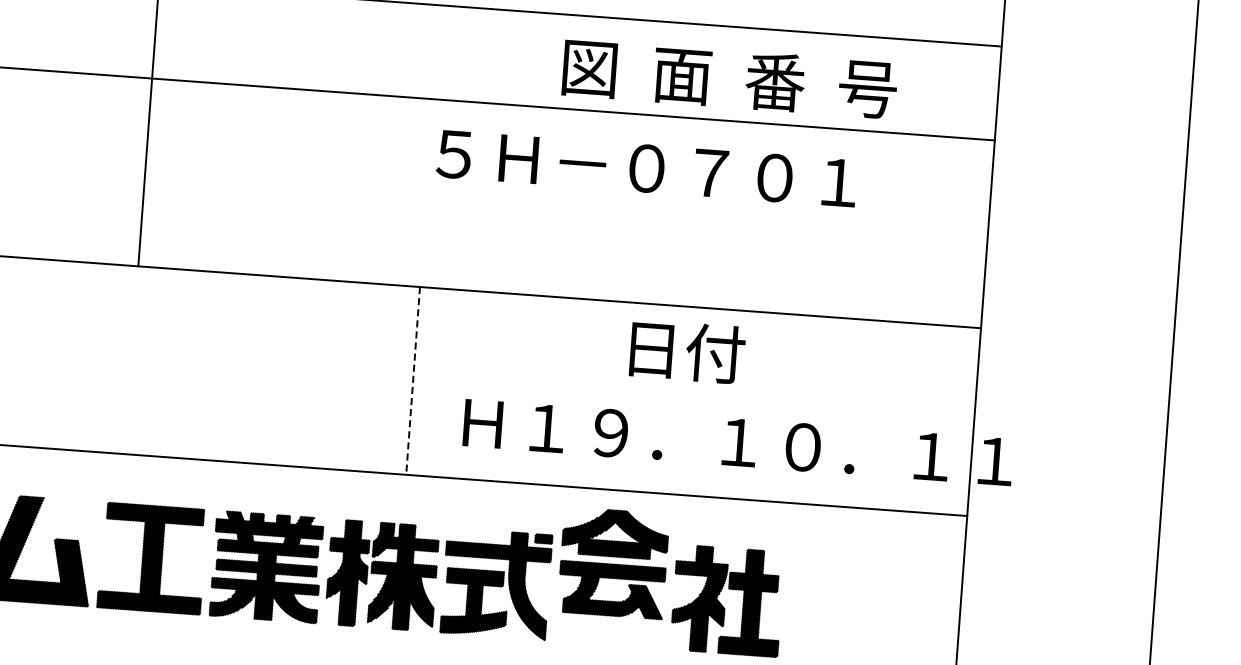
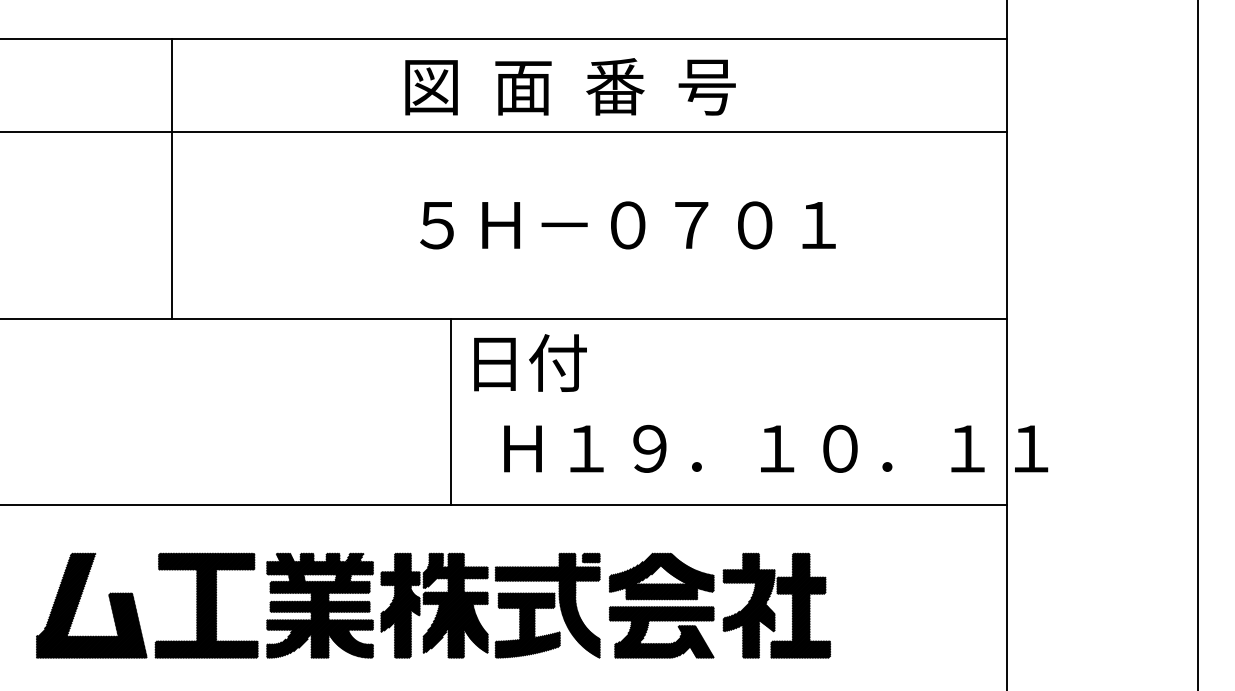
text: (729, 78) -> (570, 86), moved
text: (646, 168) -> (627, 225), moved
text: (687, 351) -> (530, 362), moved
line: (412, 381) -> (450, 412), dashed -> solid
part: (613, 562) -> (661, 605), moved

